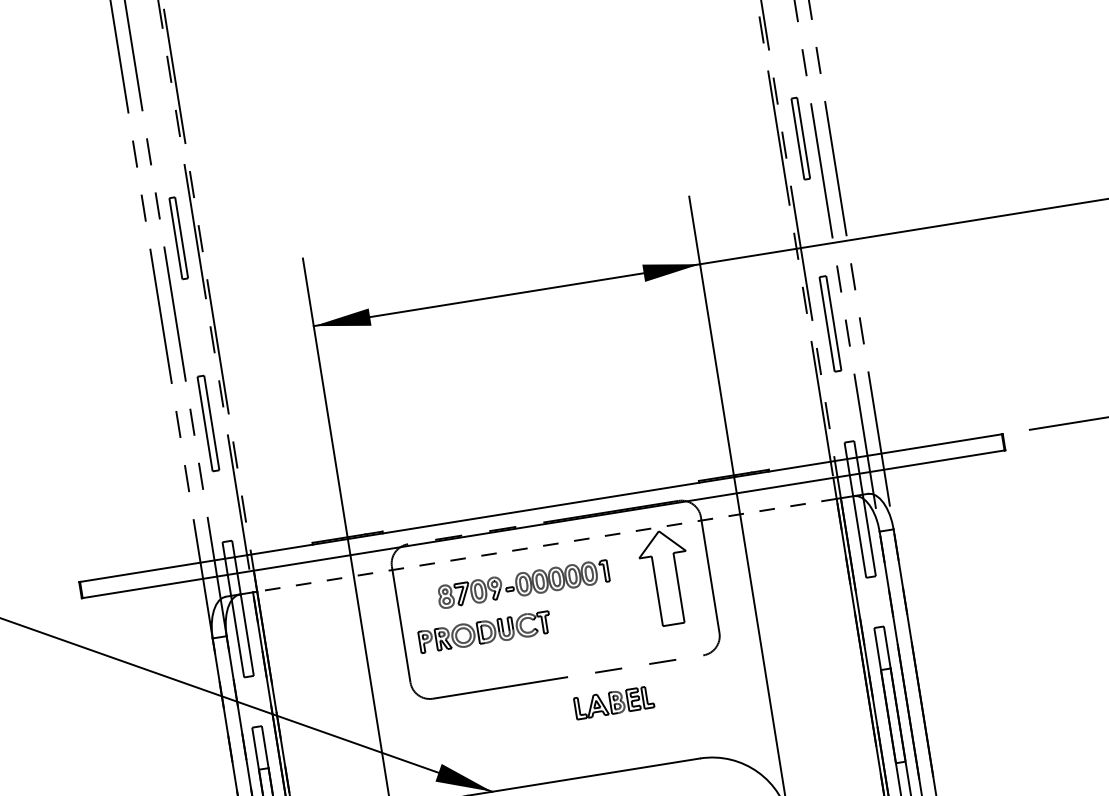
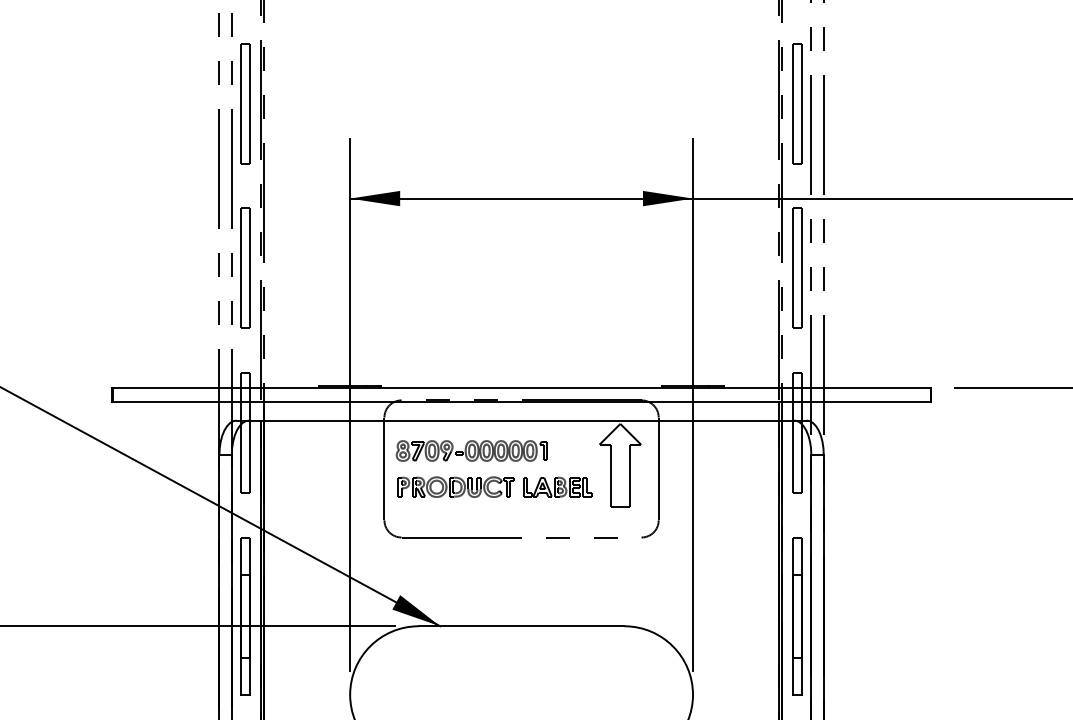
part: (800, 138) -> (797, 103), size x1.67
part: (178, 237) -> (245, 103), size x1.67
part: (830, 323) -> (797, 267), size x1.43
part: (208, 422) -> (245, 267), size x1.43
line: (546, 545) -> (521, 420), dashed -> solid
part: (522, 583) -> (471, 450), moved
part: (613, 702) -> (557, 486), moved

